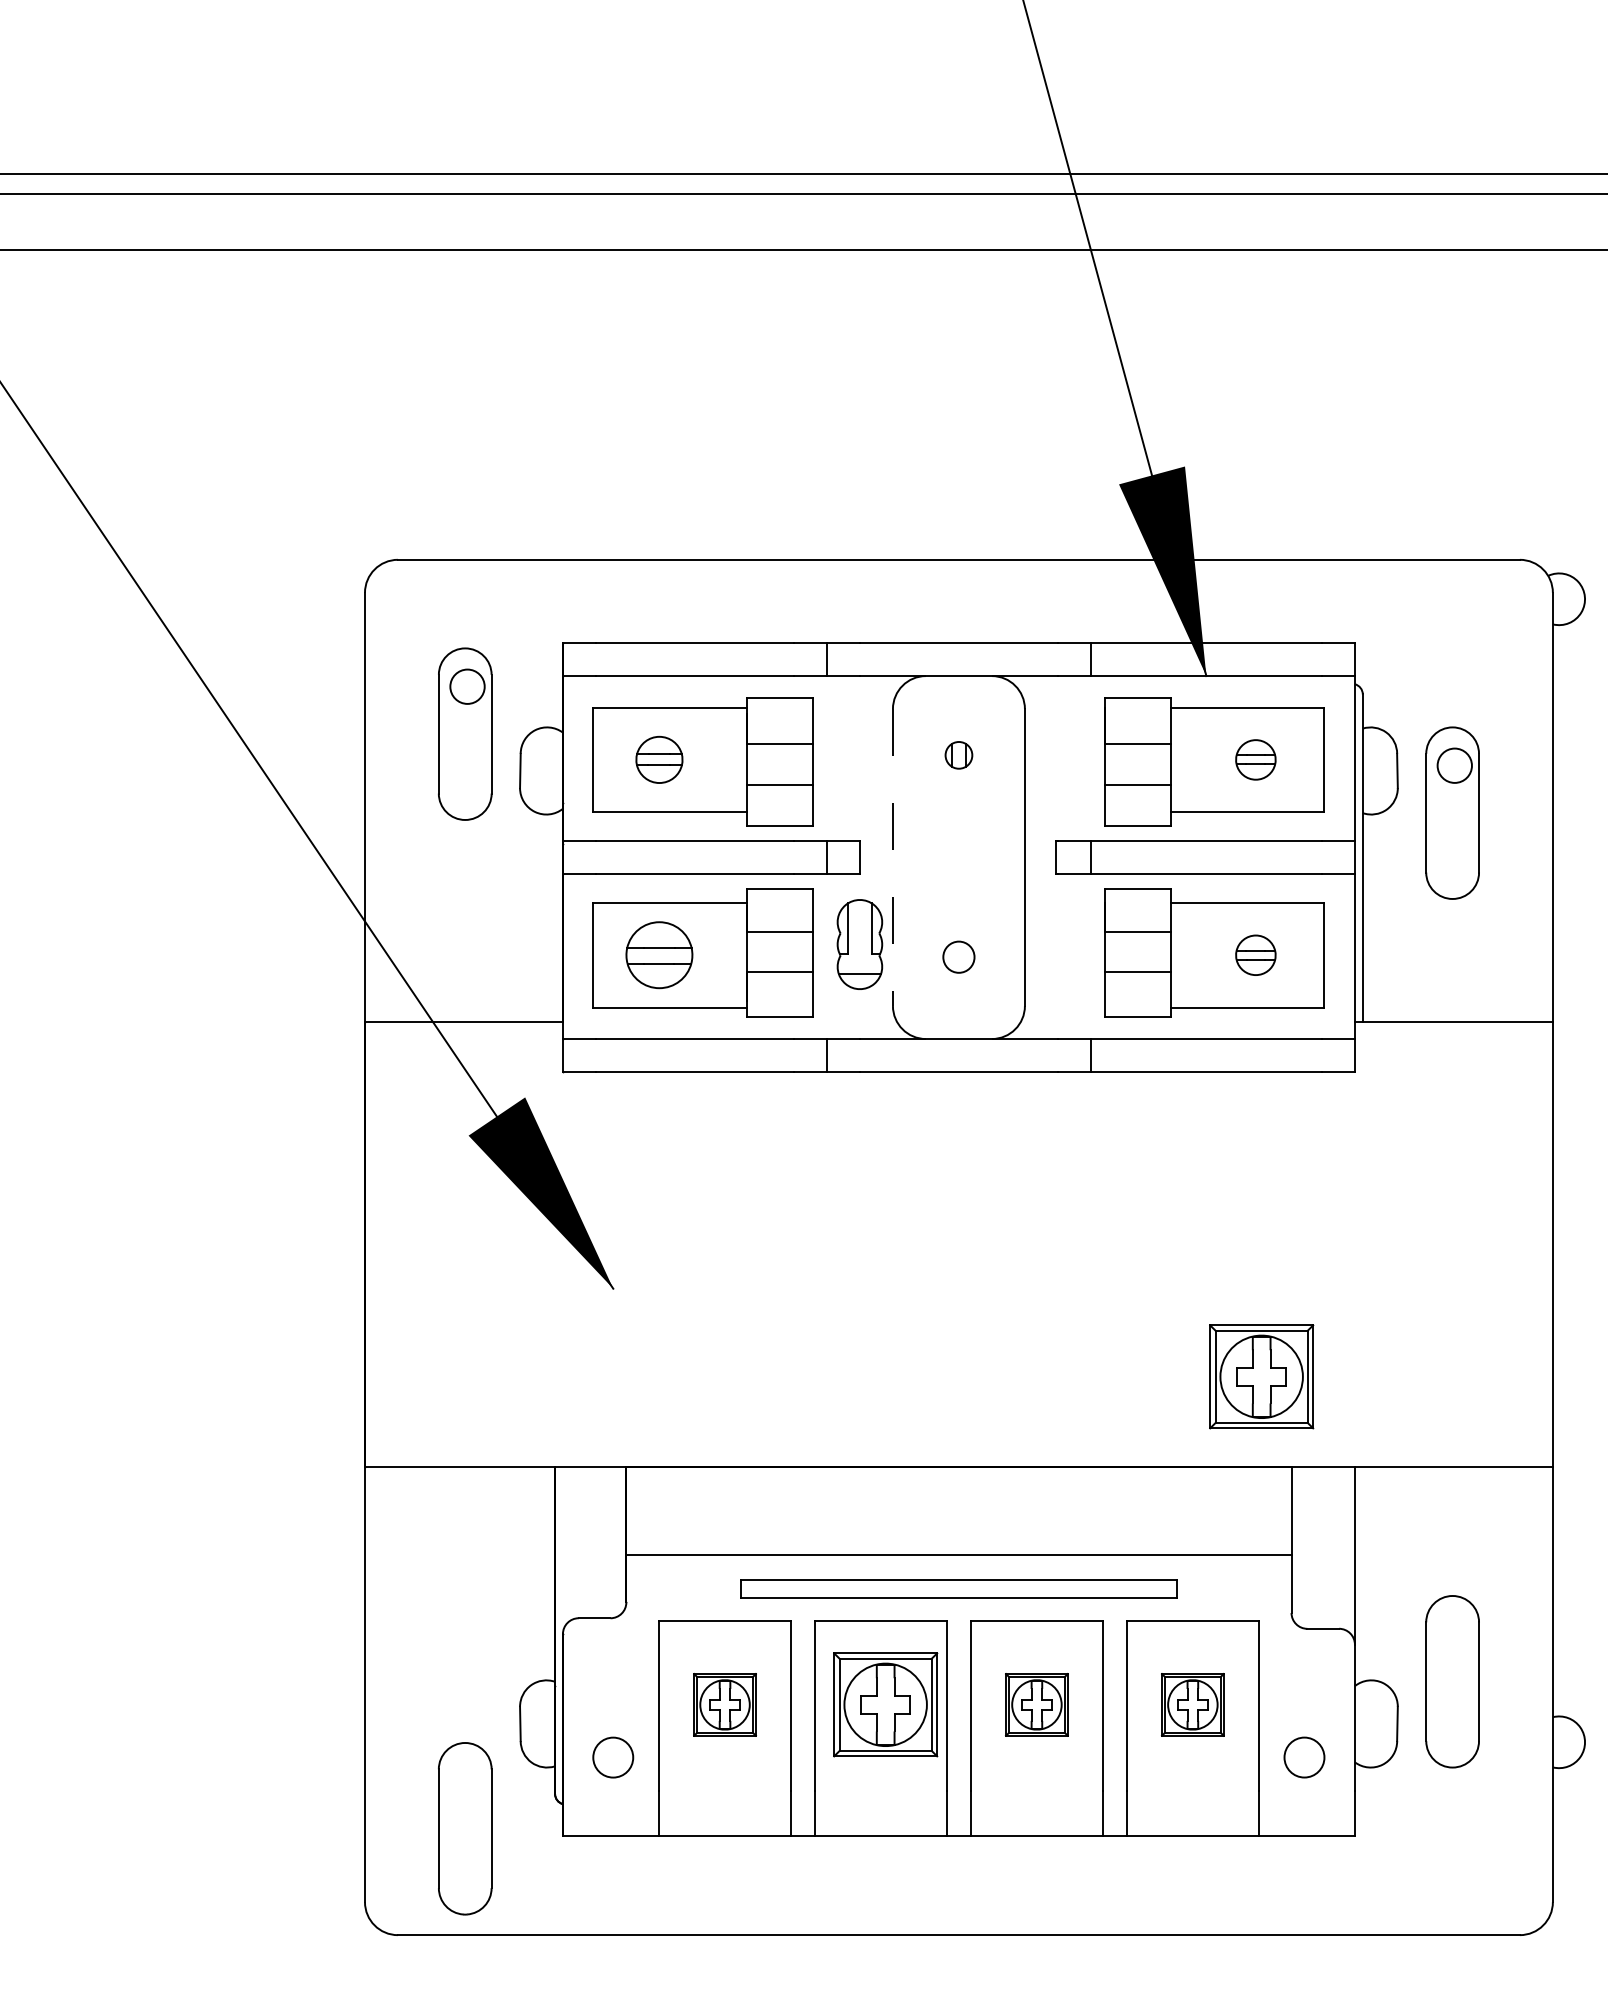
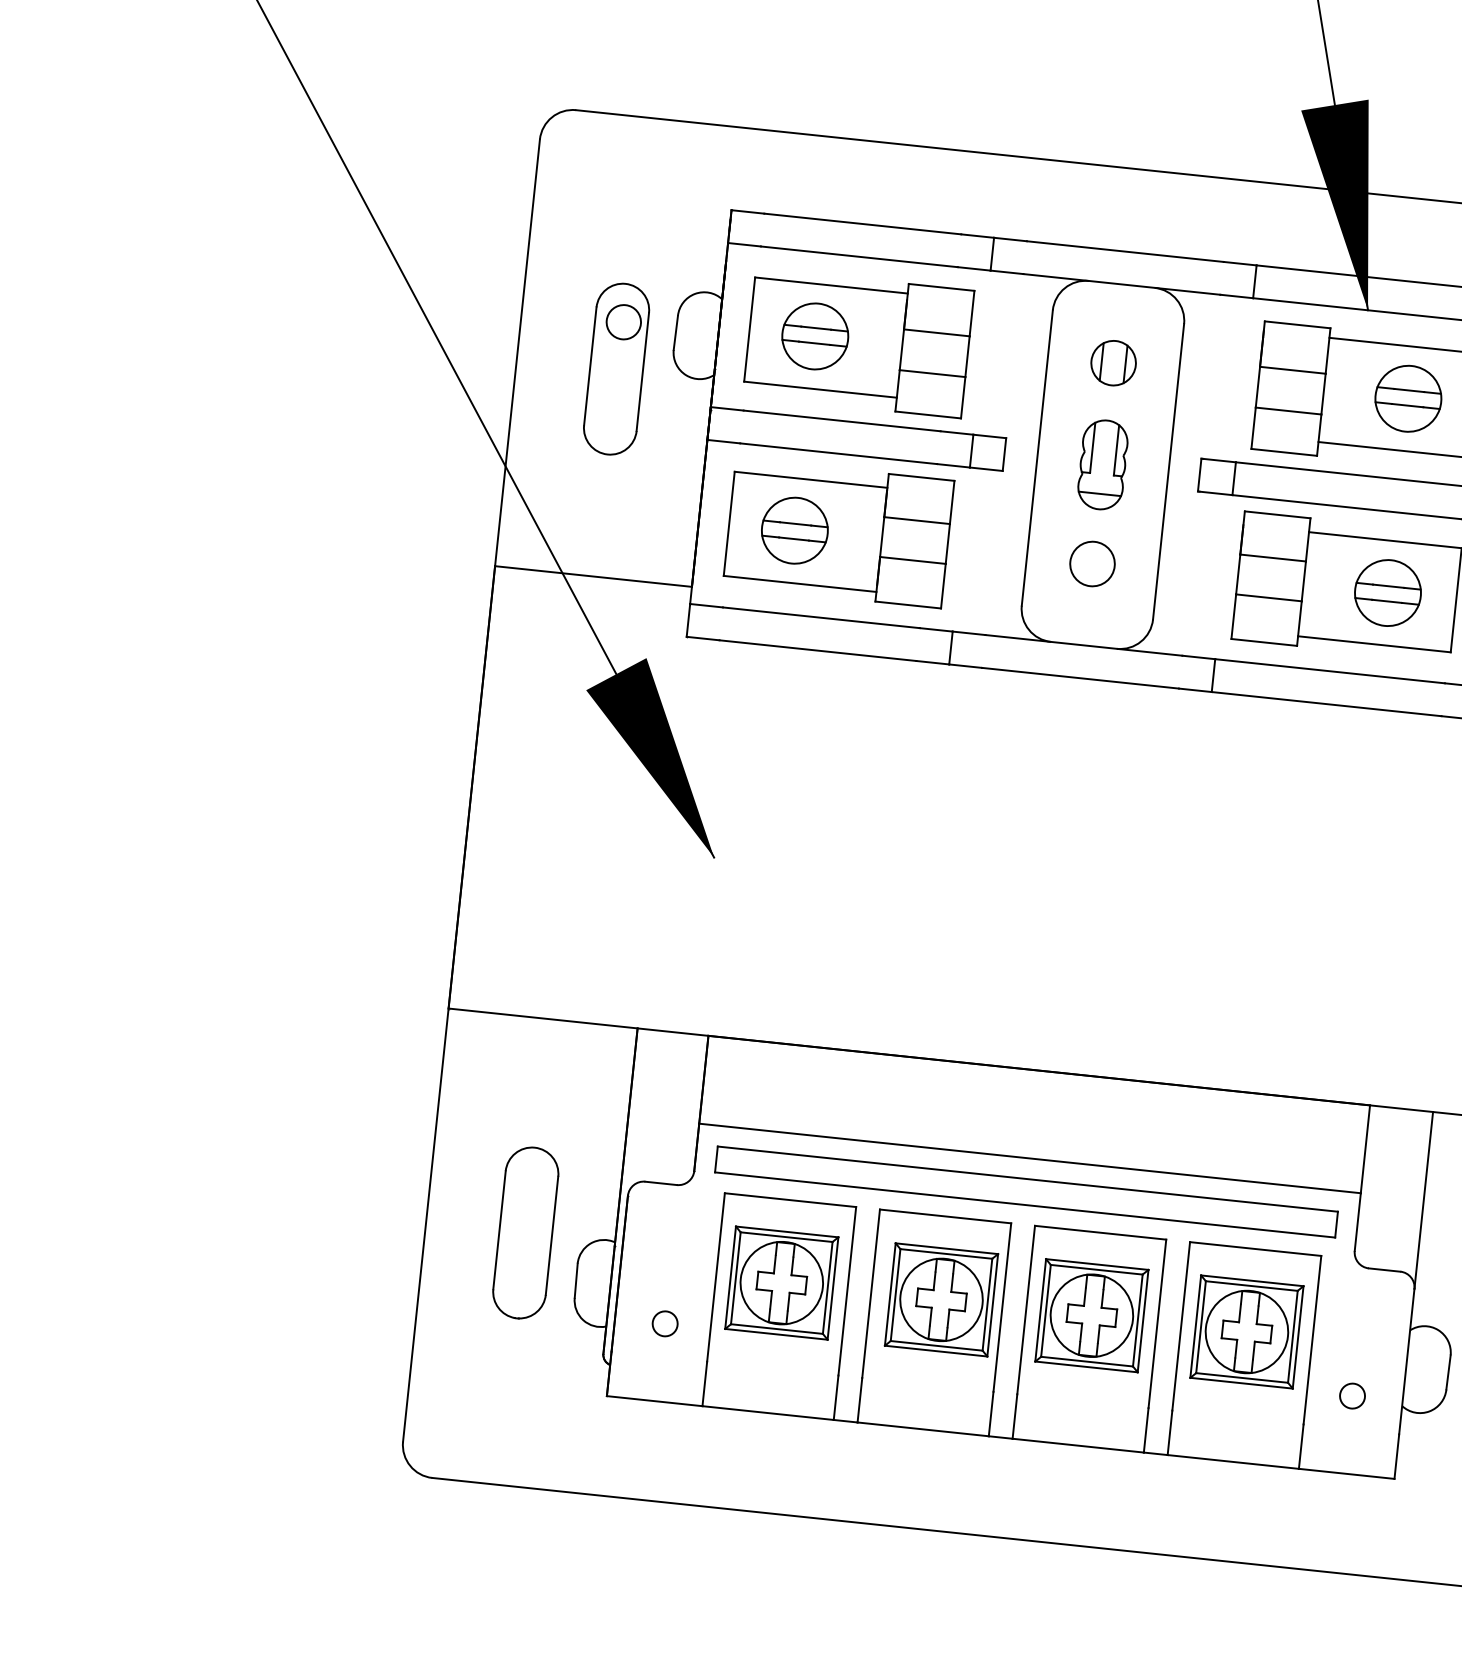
part: (465, 733) -> (616, 368), moved
part: (958, 755) -> (1113, 363), size x1.67
part: (659, 759) -> (815, 336), size x1.43
part: (1255, 759) -> (1408, 398), size x1.67
line: (892, 858) -> (1036, 458), dashed -> solid
part: (859, 944) -> (1102, 464), moved
part: (1255, 955) -> (1387, 593), size x1.67
circle: (958, 956) -> (1092, 563), size x1.43
part: (1261, 1376) -> (1349, 1012), removed
part: (958, 1588) -> (1026, 1191), size x1.43
part: (724, 1704) -> (781, 1282), size x1.67
part: (1036, 1704) -> (1091, 1315), size x1.67
part: (1192, 1704) -> (1246, 1331), size x1.67
circle: (613, 1757) -> (665, 1323), size x0.62
circle: (1304, 1757) -> (1352, 1396), size x0.62
part: (465, 1828) -> (526, 1232), moved

